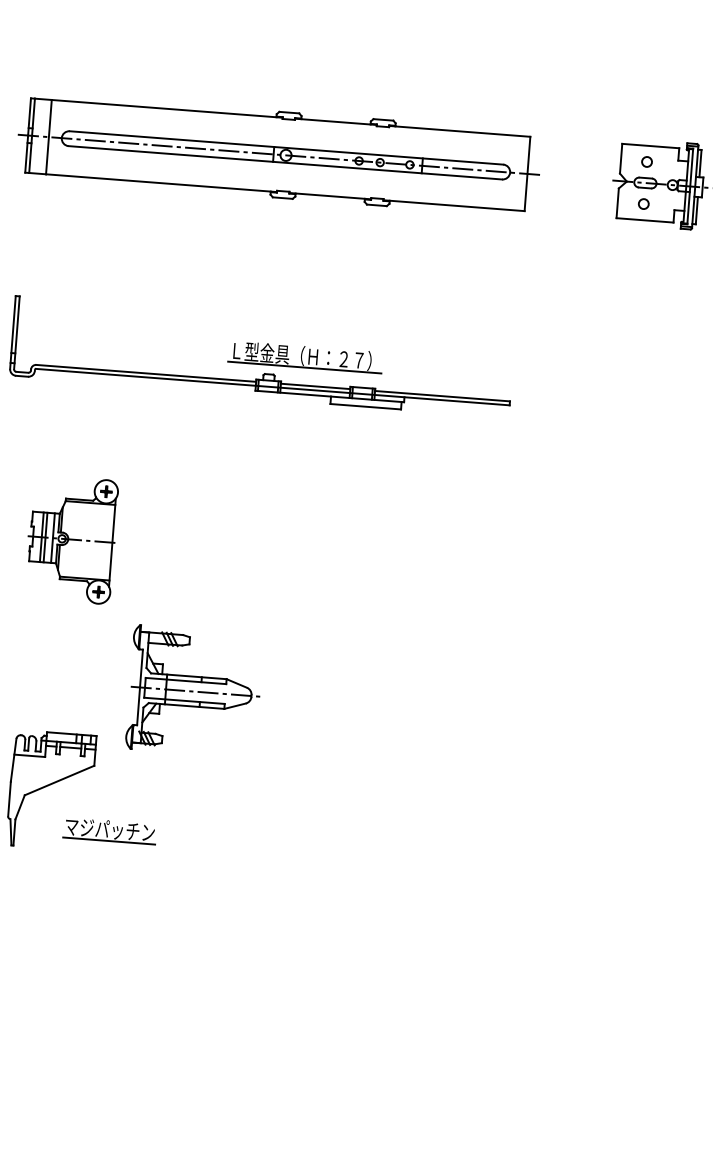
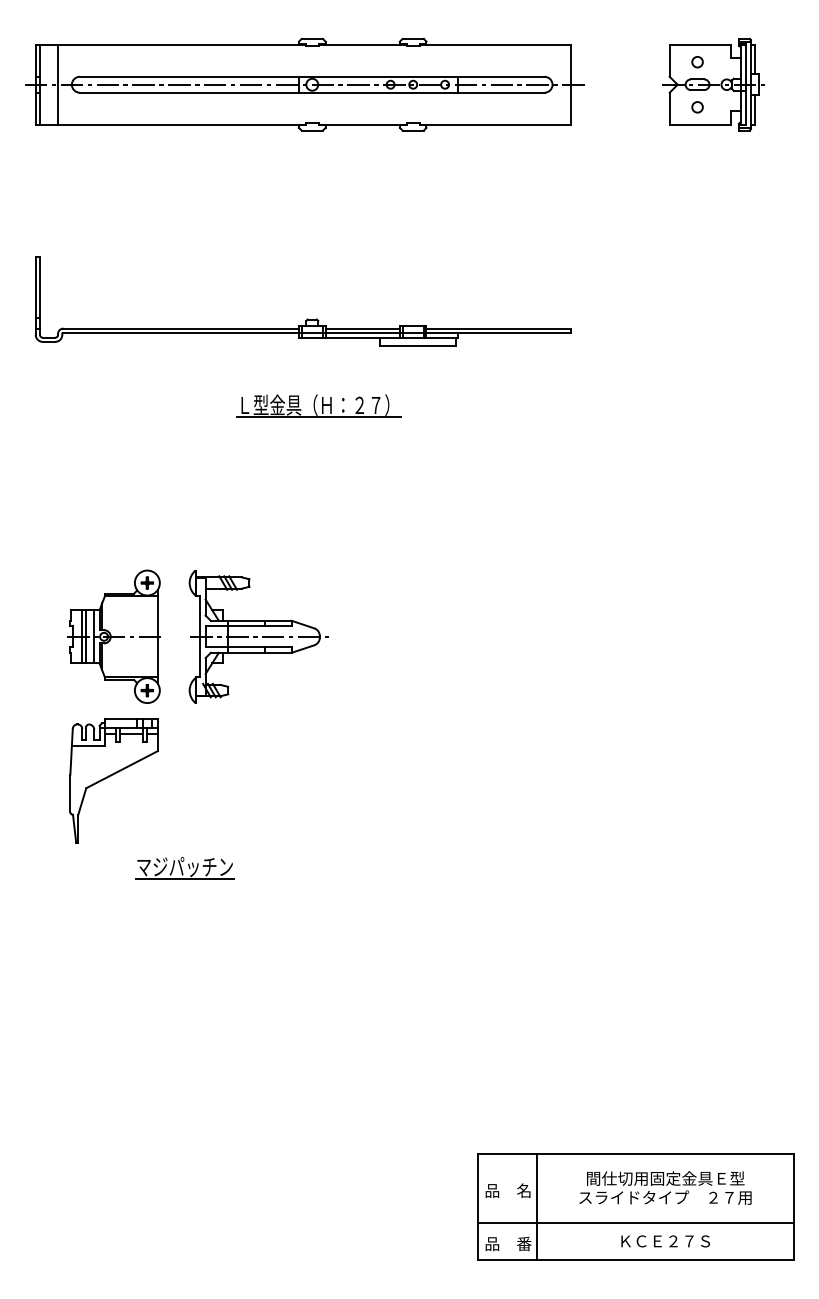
part: (305, 356) -> (318, 405), moved
part: (70, 539) -> (113, 636), moved
part: (194, 691) -> (258, 636), moved
part: (109, 831) -> (184, 868), moved

